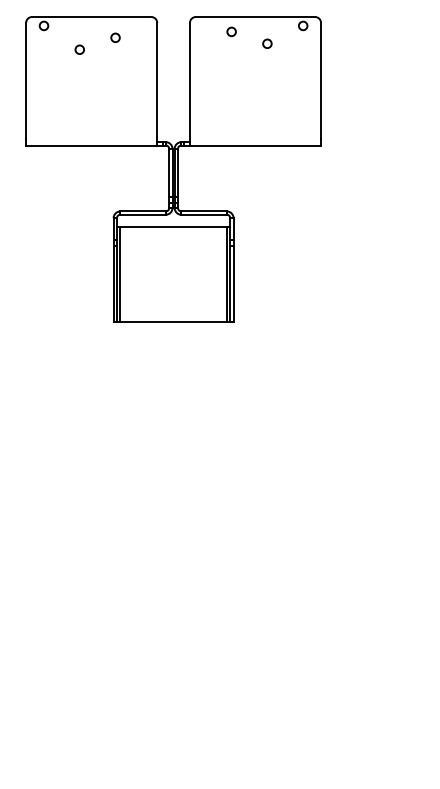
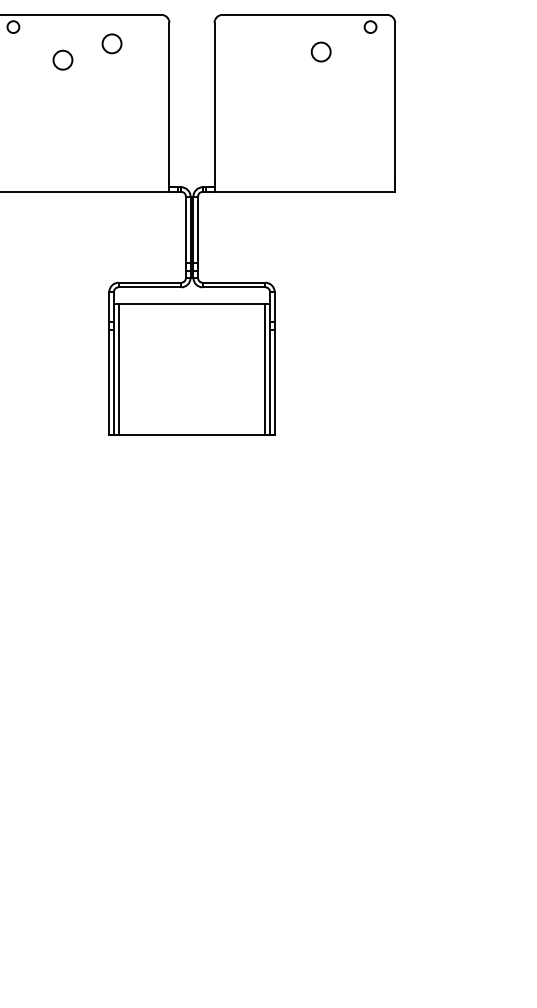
circle: (231, 31) -> (271, 34), removed
circle: (115, 37) -> (111, 43), size x1.6
circle: (267, 43) -> (321, 51), size x1.6
circle: (79, 49) -> (62, 59), size x1.6

